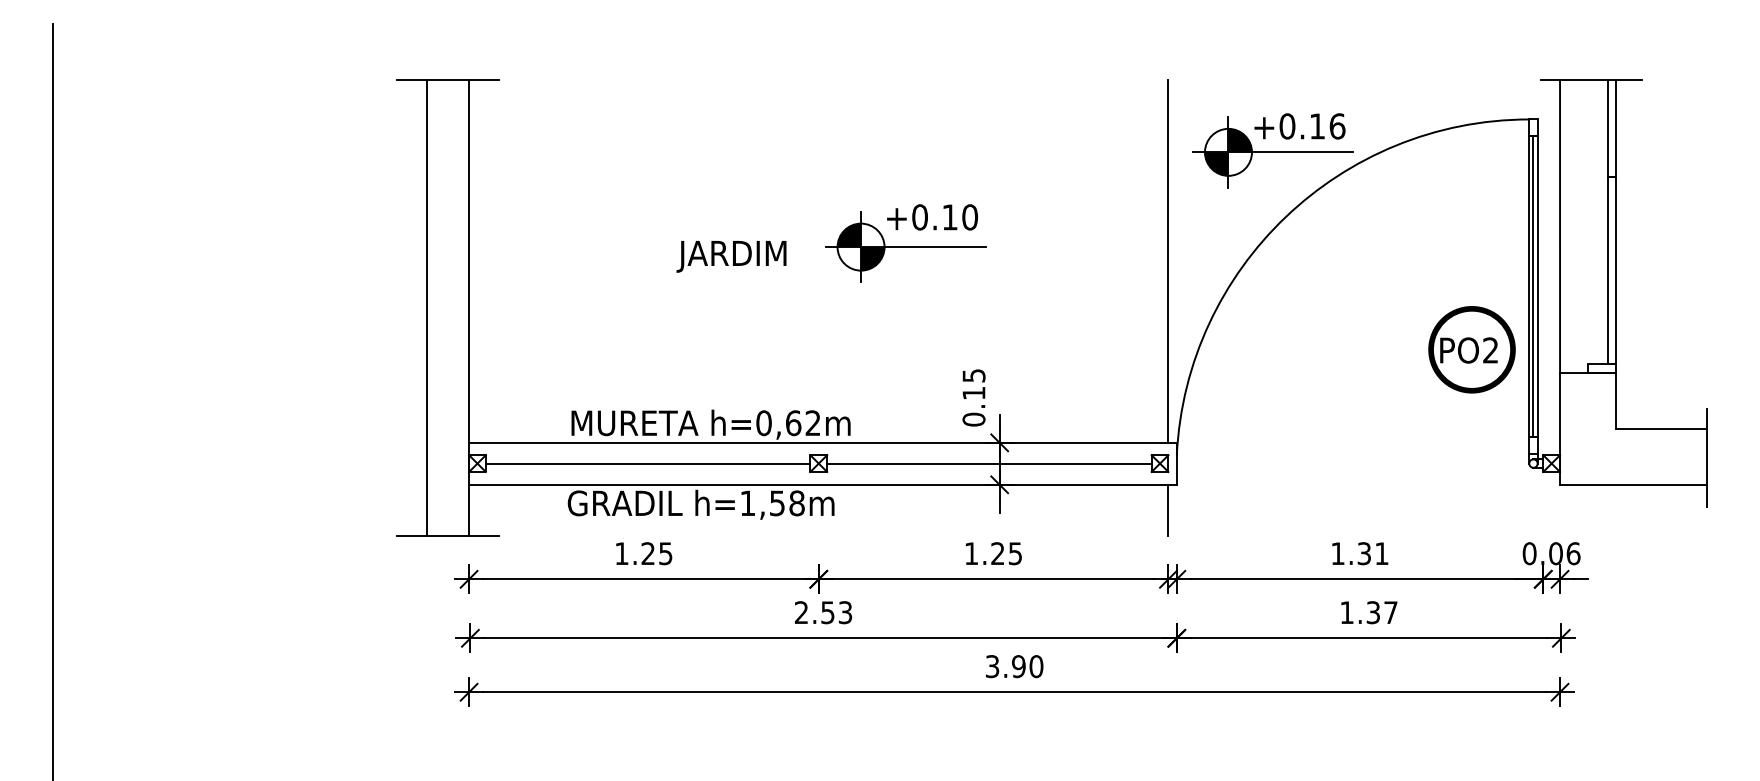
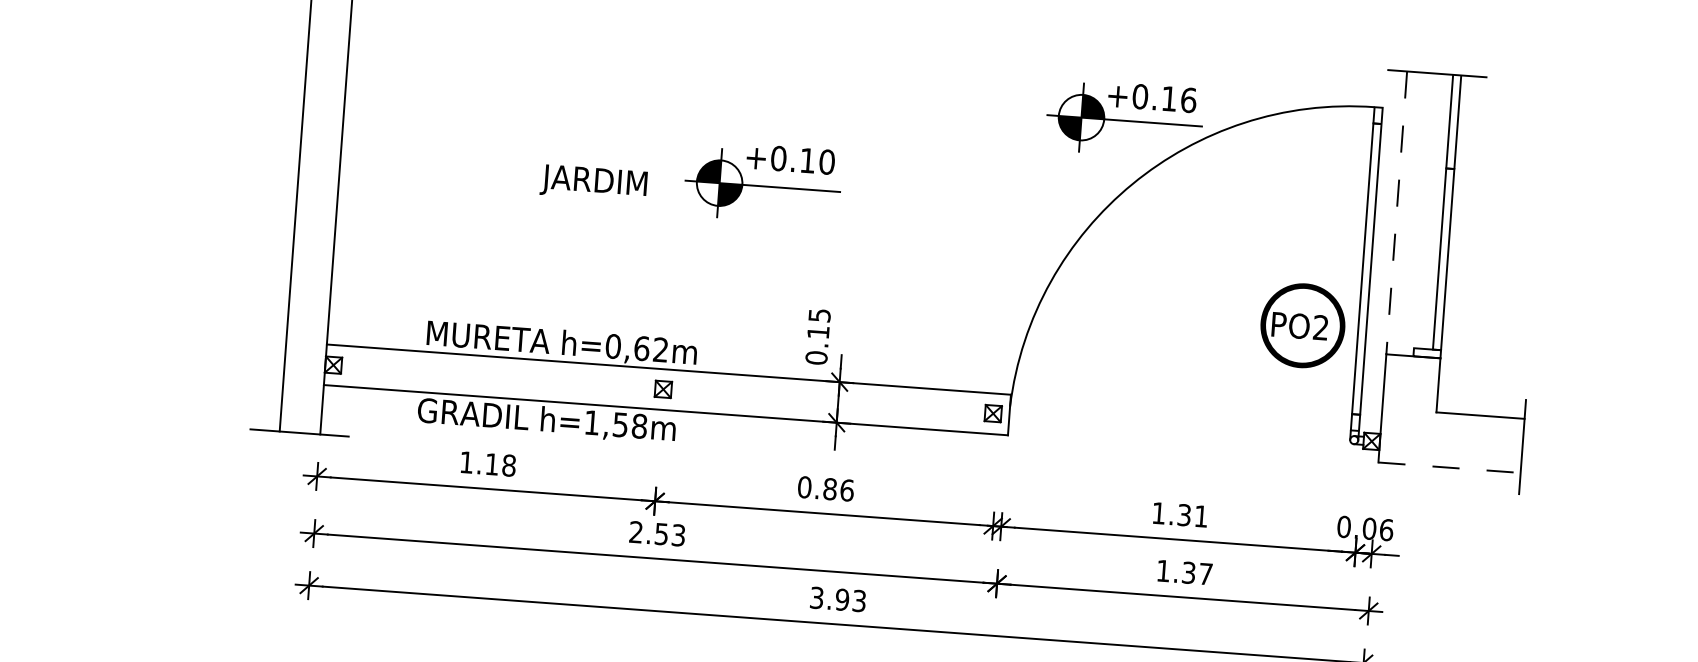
line: (1560, 227) -> (1397, 213), solid -> dashed
line: (1168, 261) -> (1015, 218), removed
line: (1533, 286) -> (1366, 268), removed
line: (647, 463) -> (497, 377), removed
line: (989, 463) -> (828, 401), removed
line: (1633, 484) -> (1449, 467), solid -> dashed
line: (1168, 509) -> (998, 458), removed
text: (656, 553) -> (500, 464), 1.25 -> 1.18
text: (993, 553) -> (825, 488), 1.25 -> 0.86
text: (1036, 666) -> (859, 600), 3.90 -> 3.93

